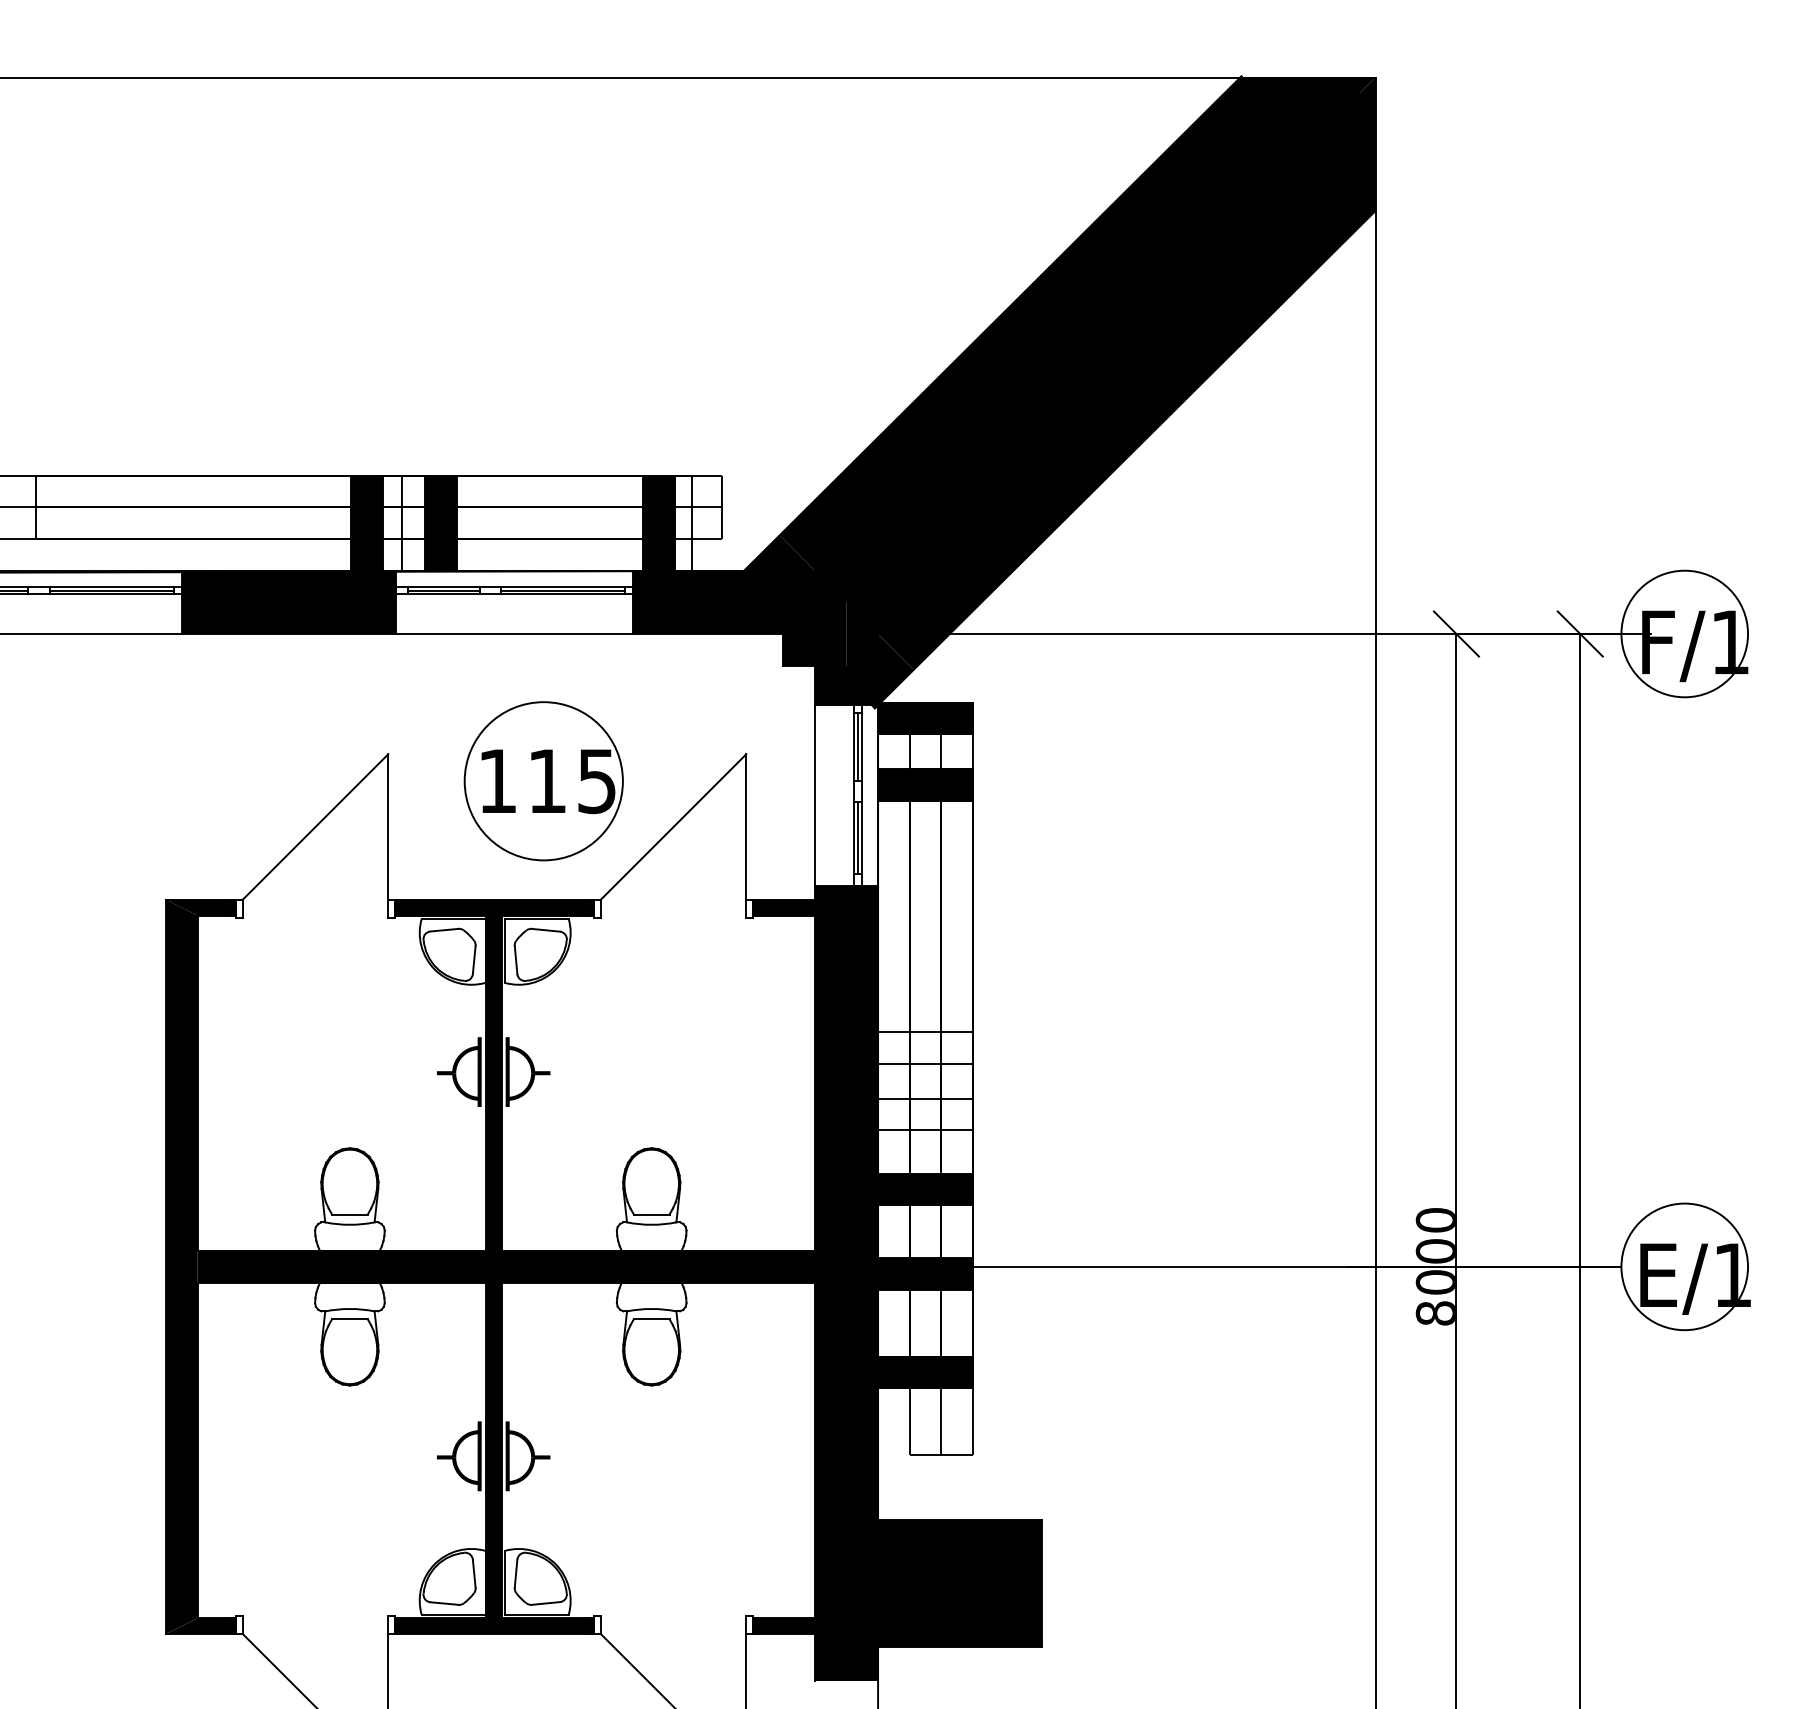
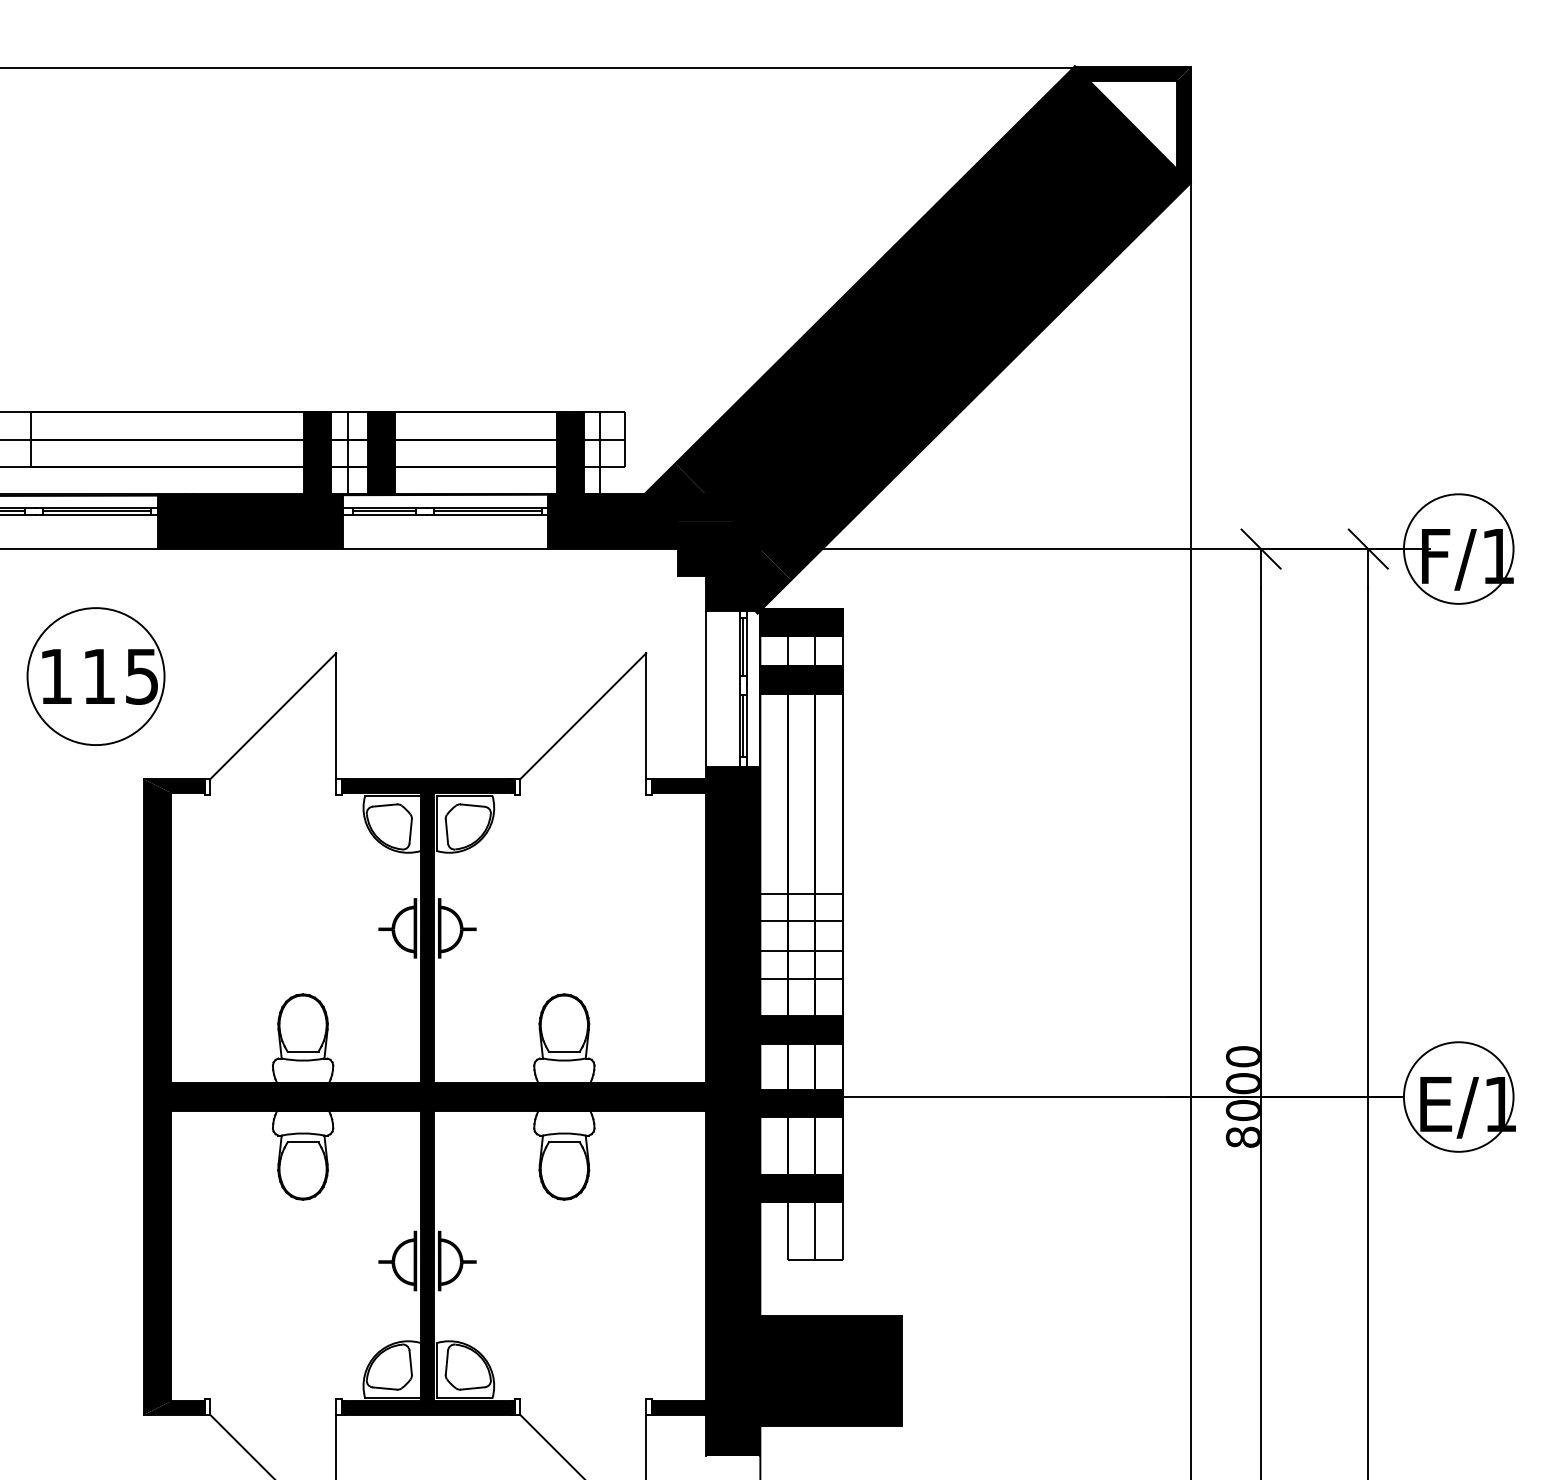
fill: (1308, 144) -> (1133, 125), removed
part: (543, 781) -> (95, 676), moved

